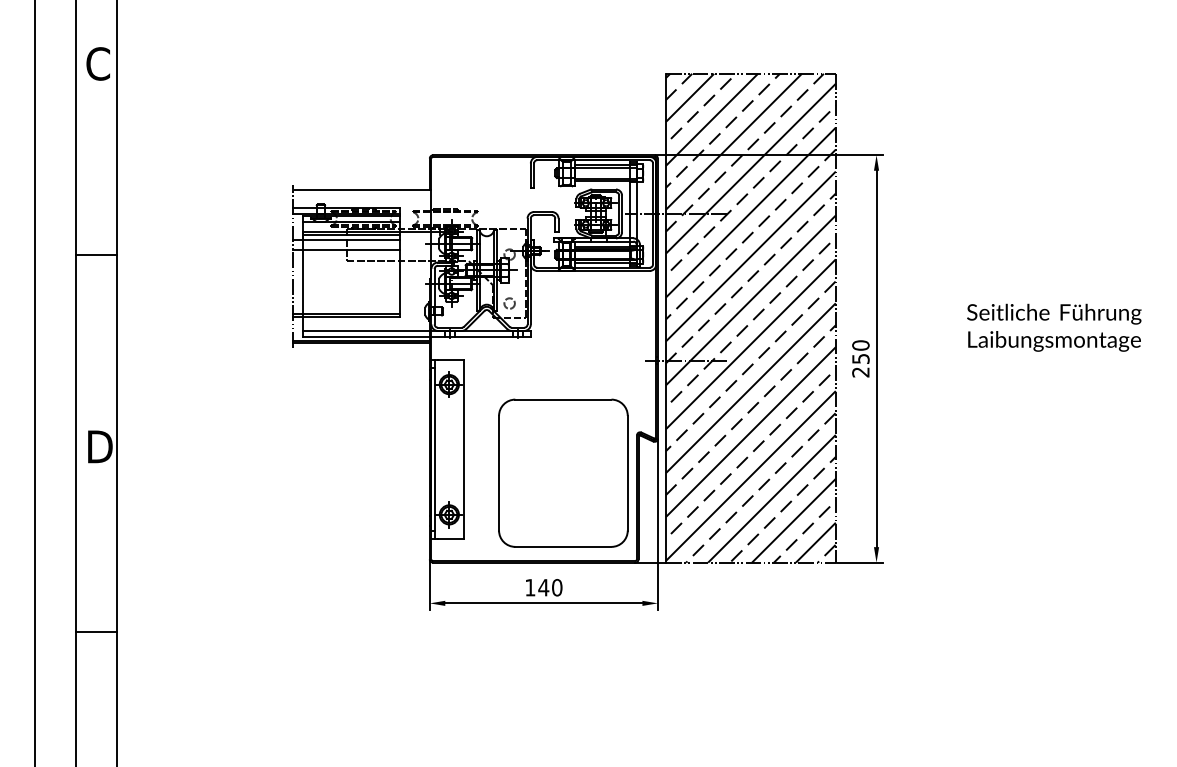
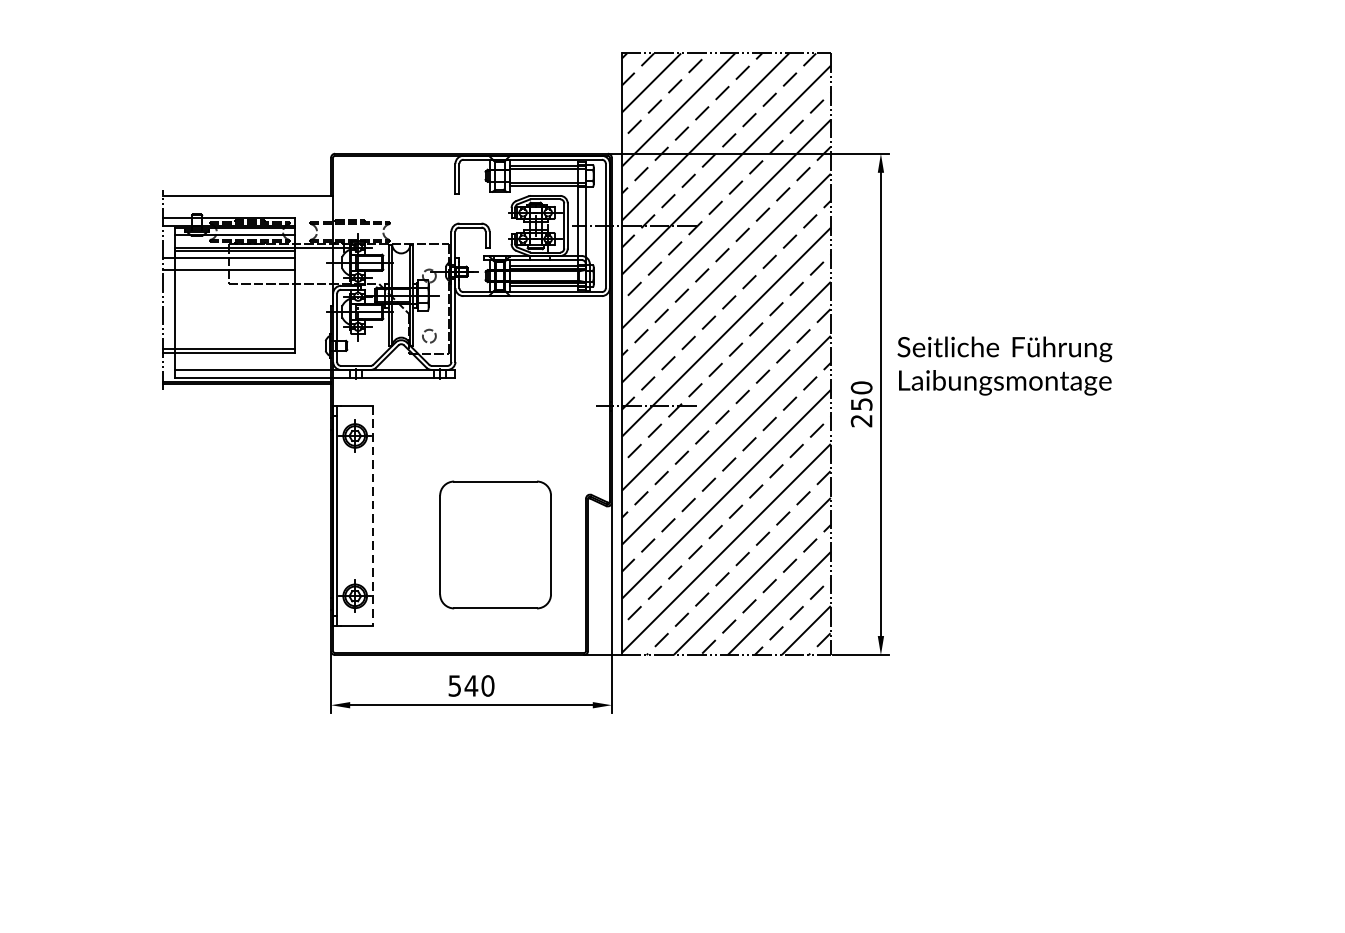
text: (1054, 327) -> (1005, 365), moved
line: (464, 449) -> (373, 515), solid -> dashed
part: (563, 472) -> (495, 544), size x0.7
text: (530, 587) -> (455, 685), 140 -> 540

